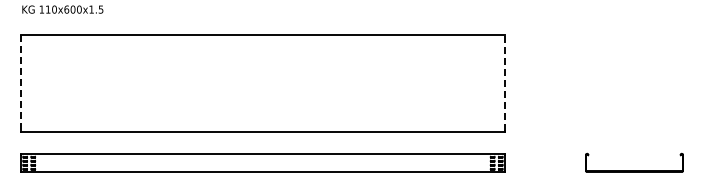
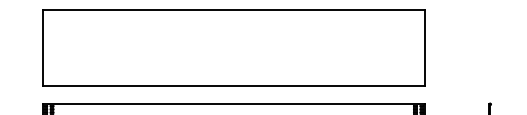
line: (21, 83) -> (42, 47), dashed -> solid
line: (504, 83) -> (424, 47), dashed -> solid

